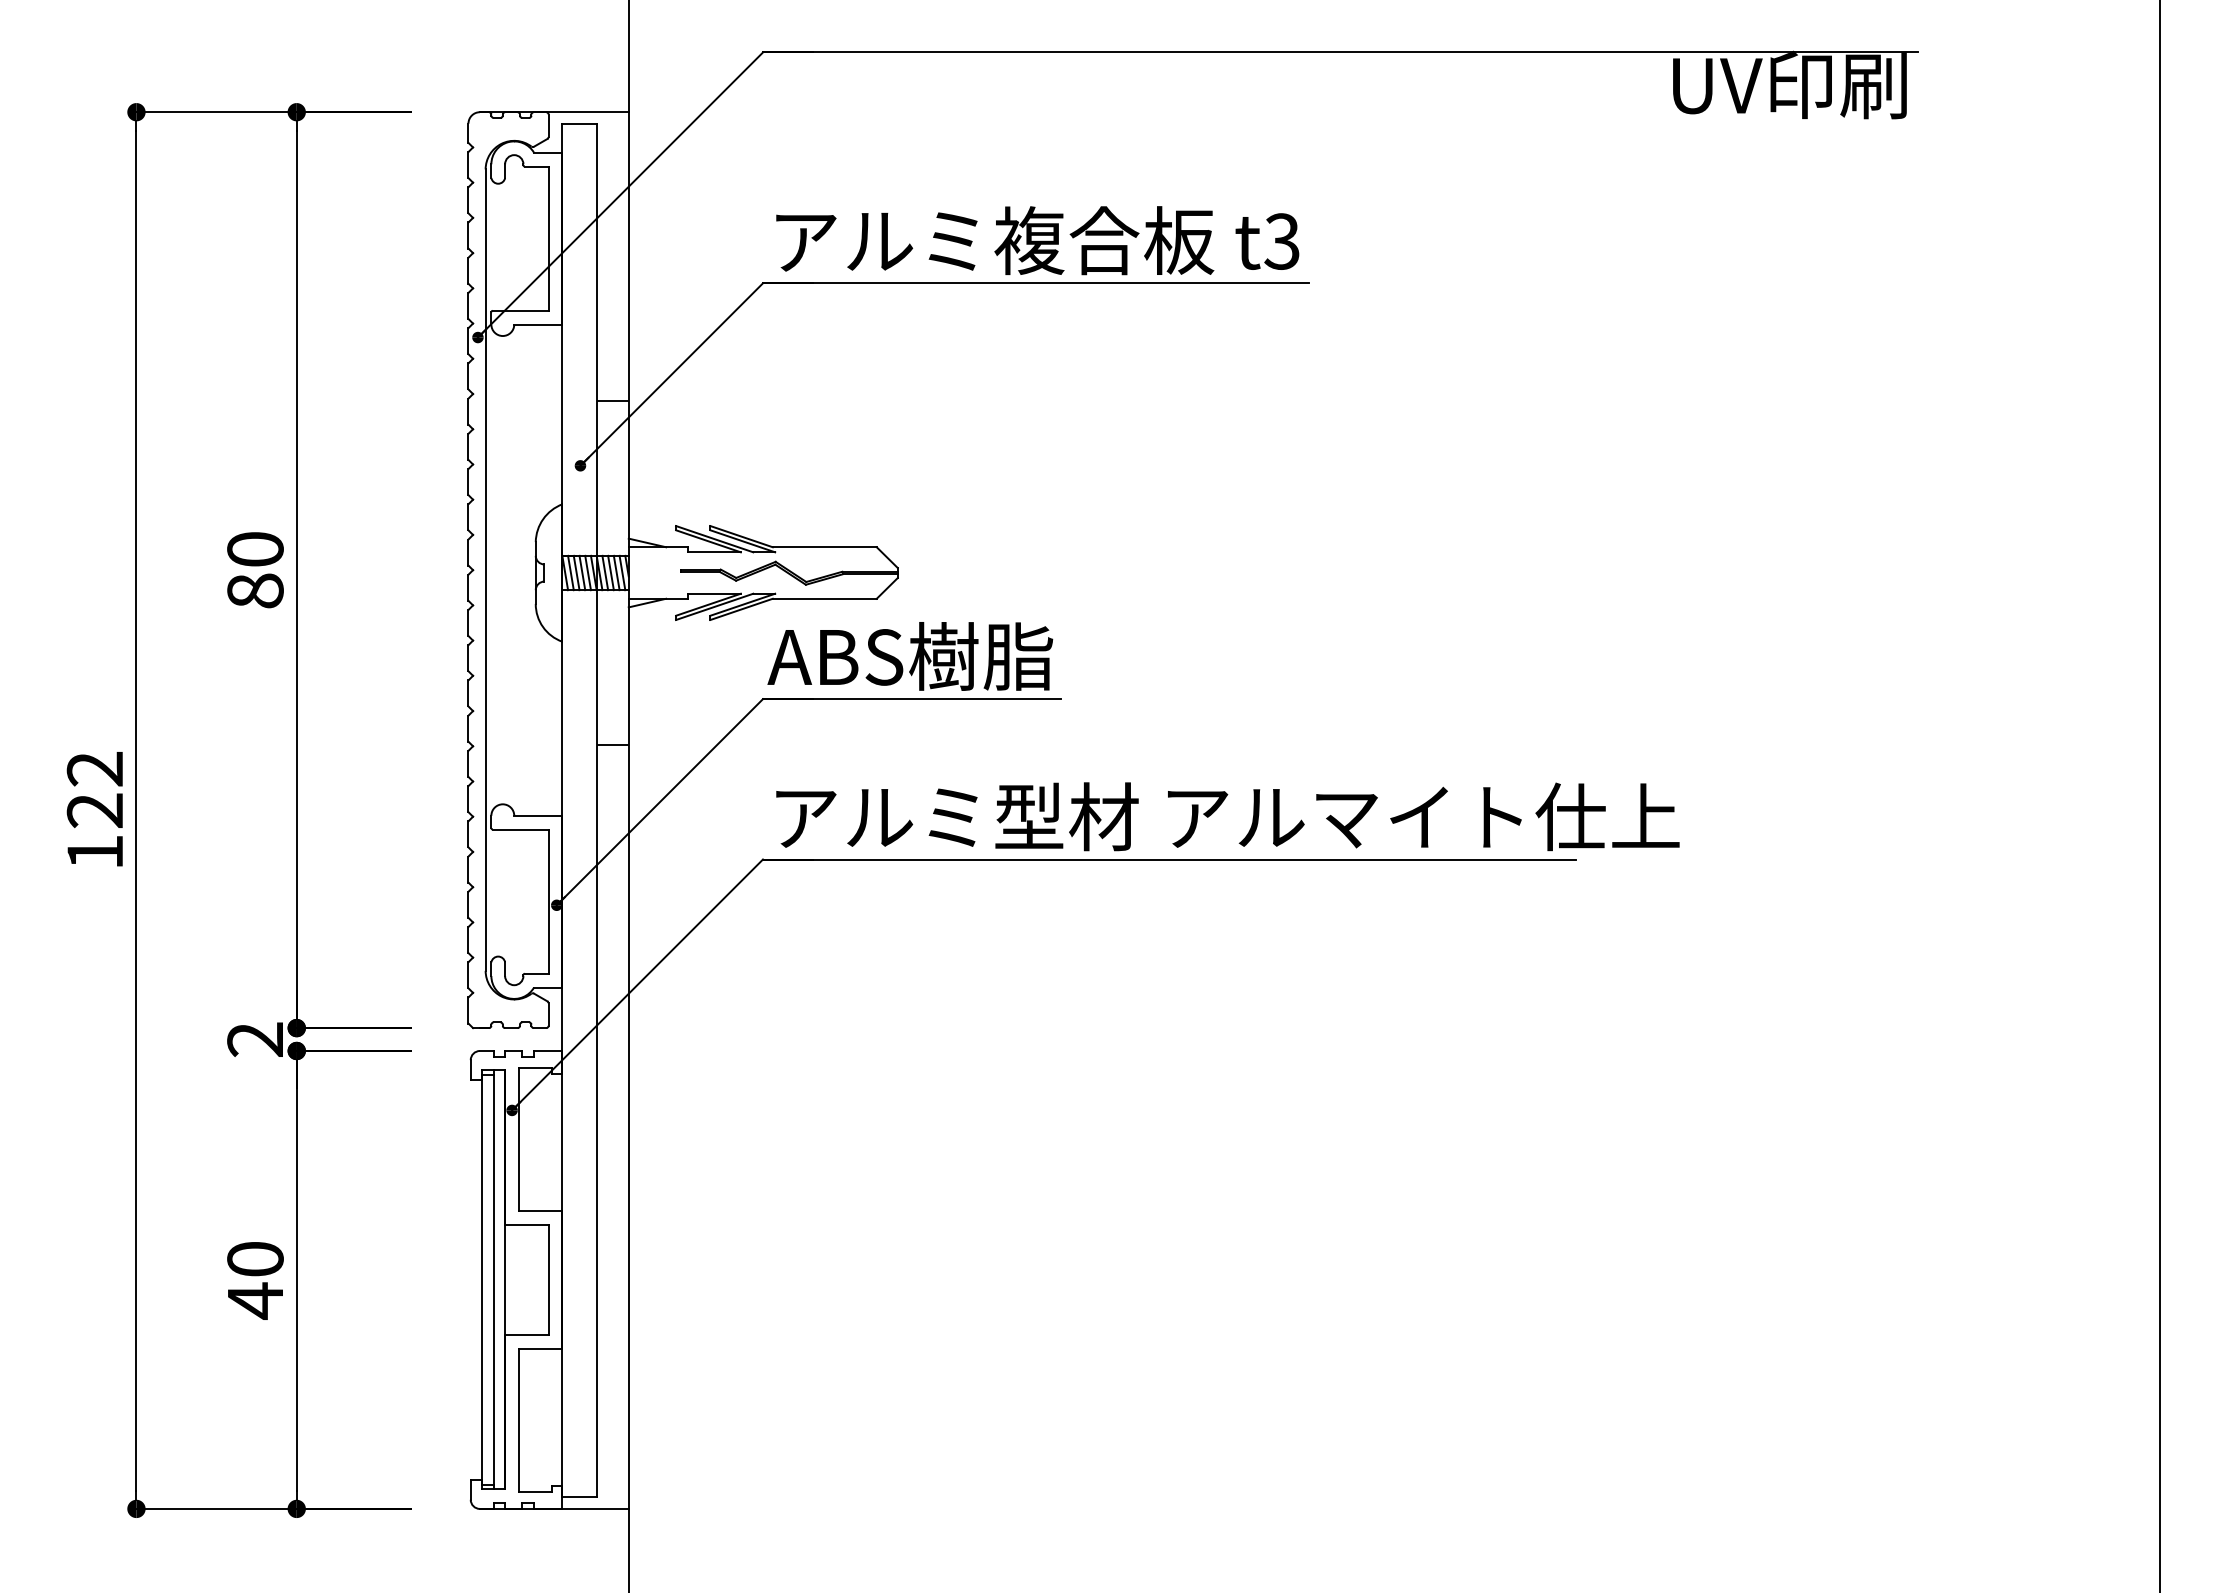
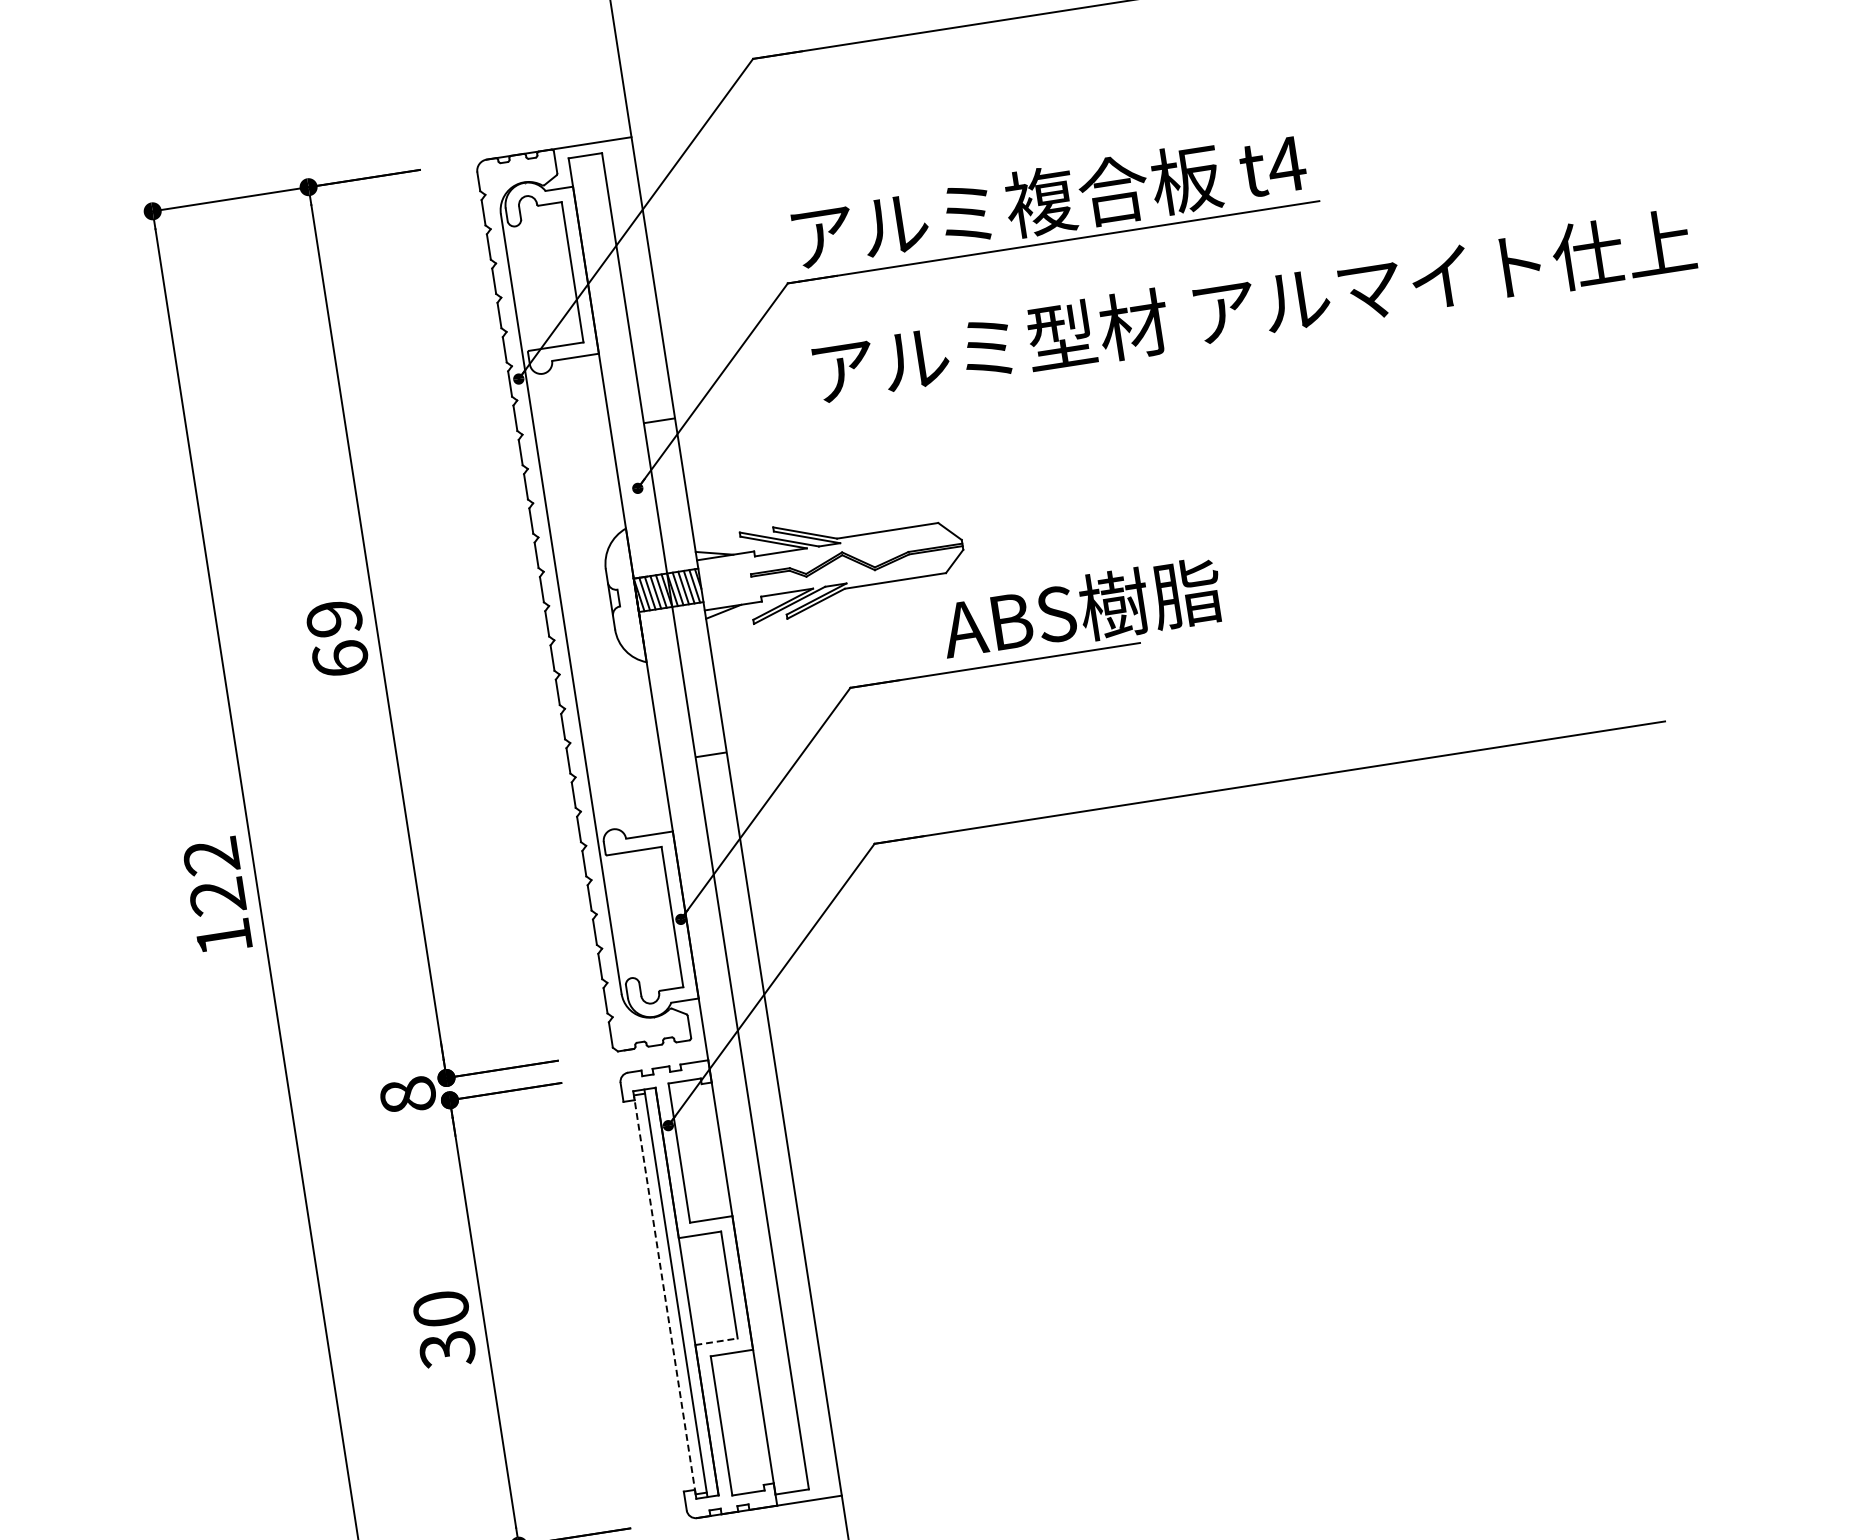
text: (1282, 241) -> (1286, 164), t3 -> t4
text: (255, 570) -> (337, 639), 80 -> 69
text: (910, 656) -> (1081, 609), moved
text: (1227, 816) -> (1253, 306), moved
text: (255, 1039) -> (408, 1095), 2 -> 8
line: (482, 1279) -> (665, 1294), solid -> dashed
text: (255, 1300) -> (447, 1349), 40 -> 30
line: (526, 1334) -> (716, 1341), solid -> dashed

